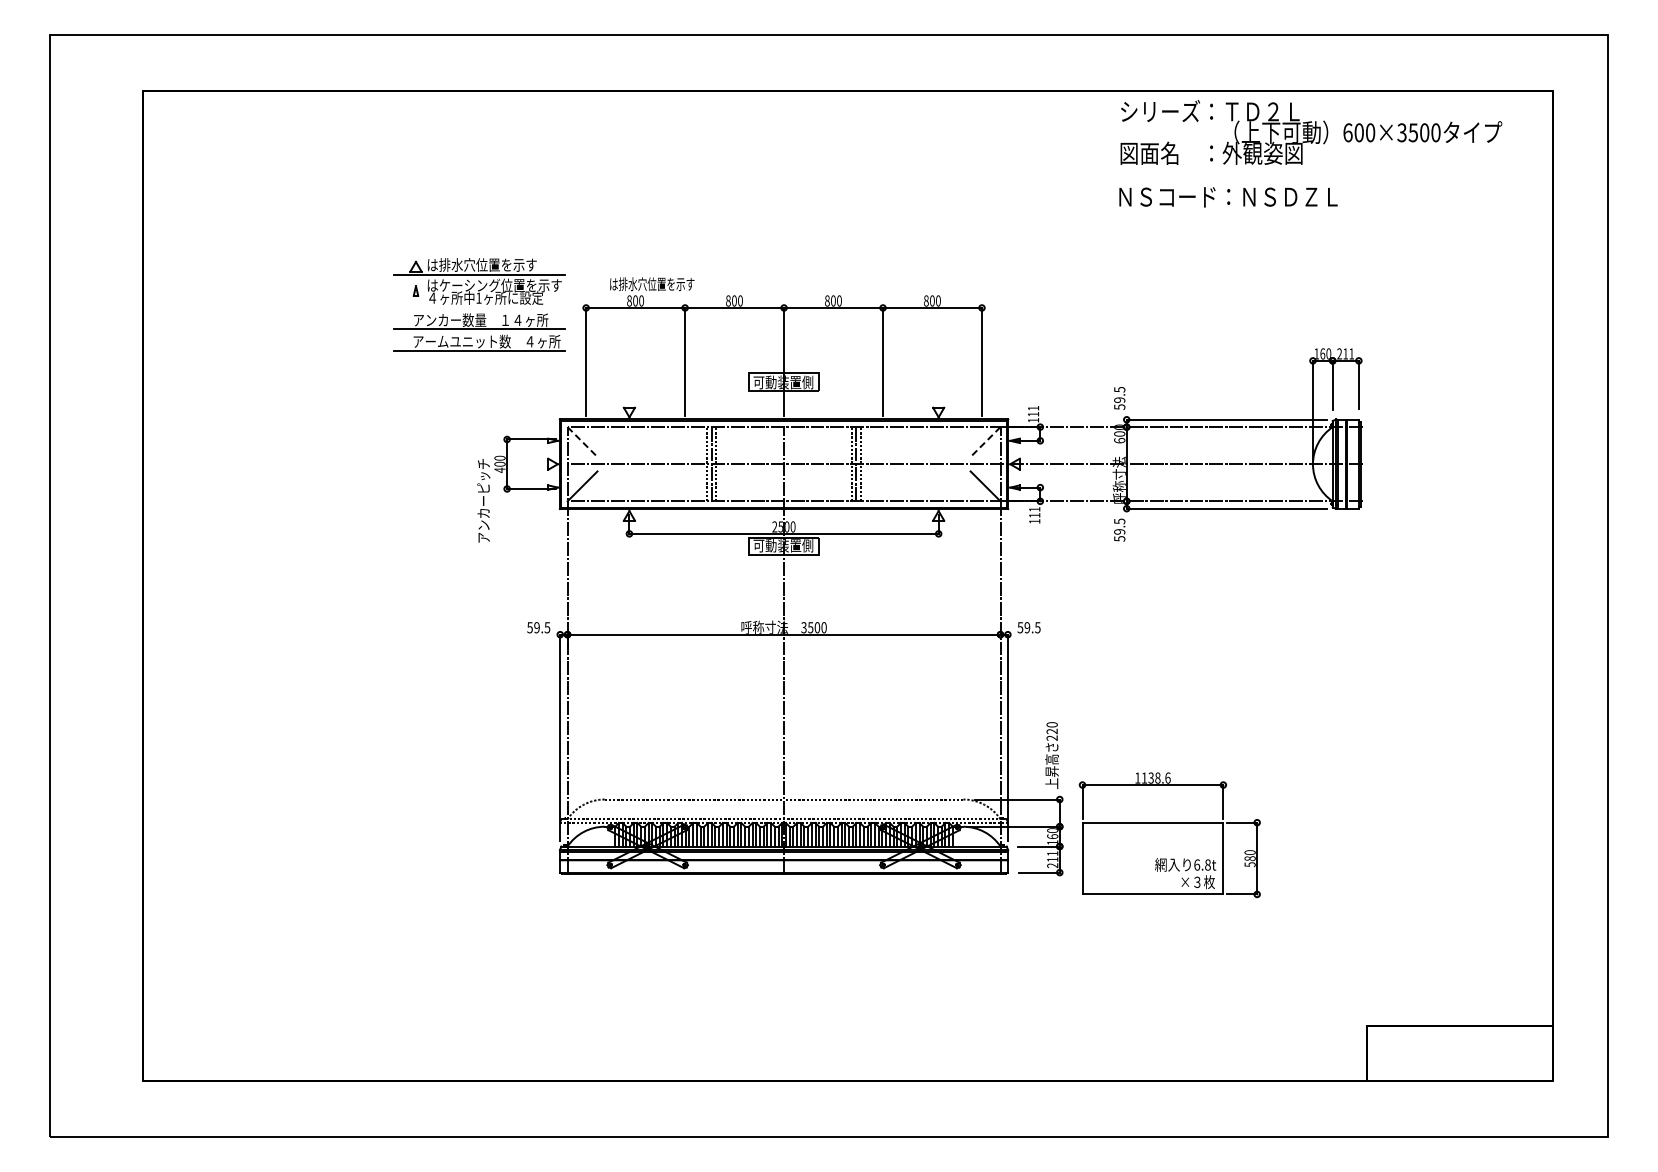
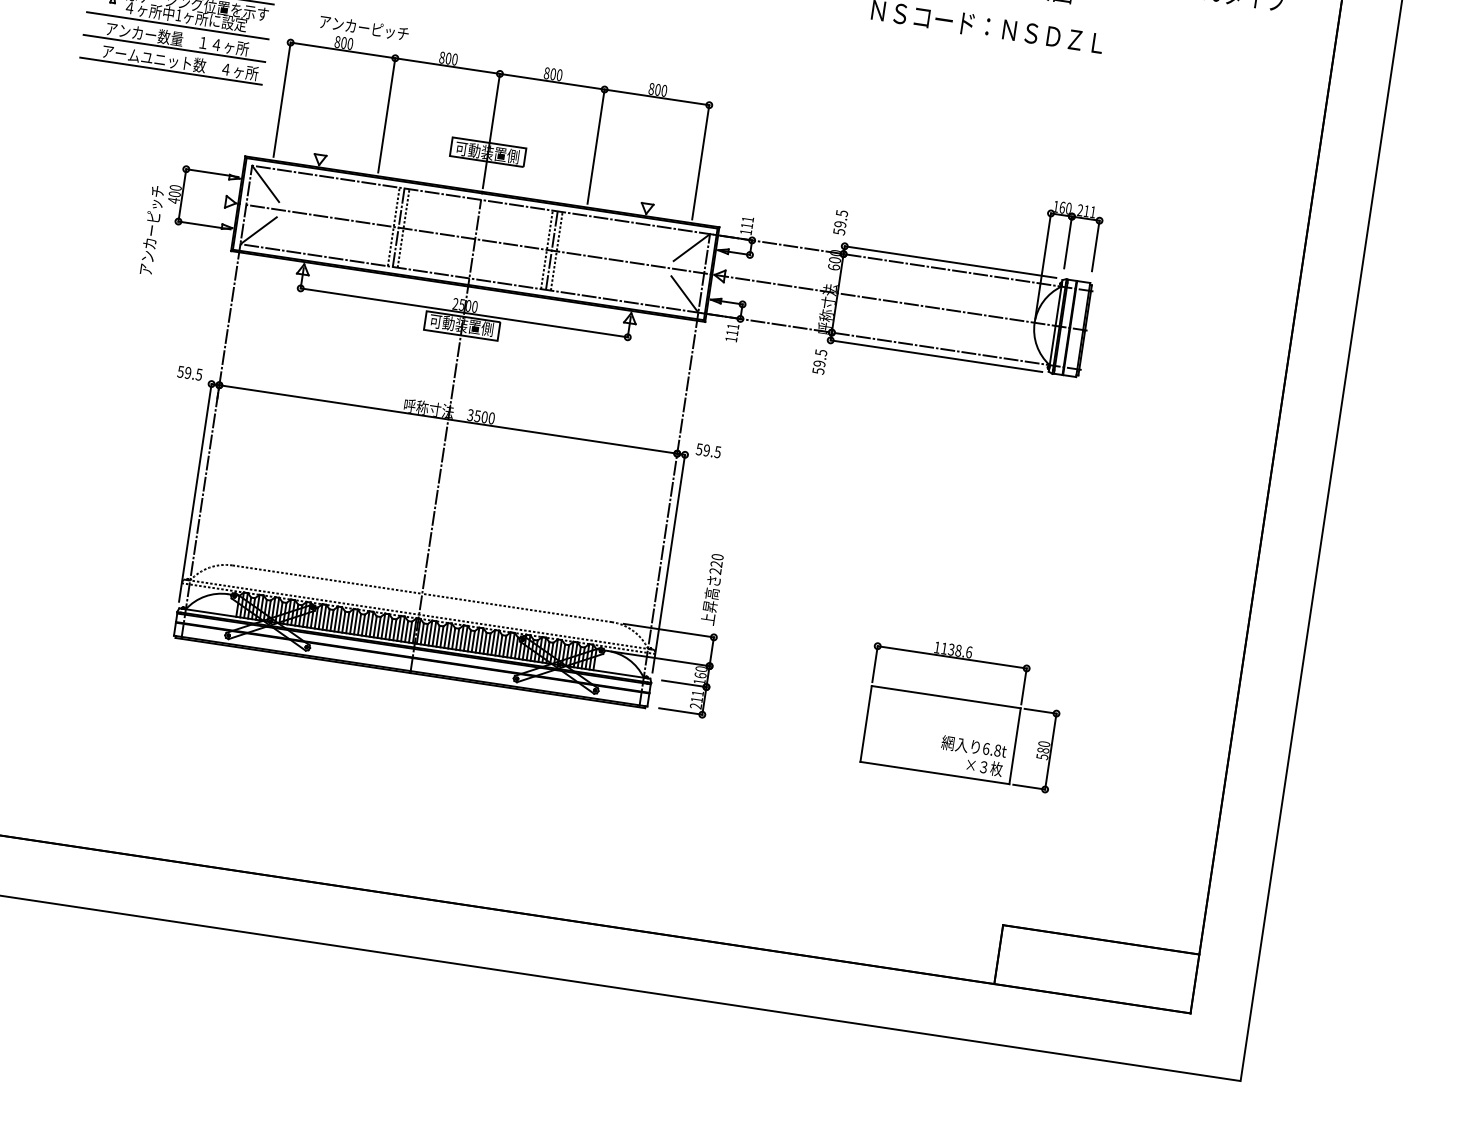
text: (652, 284) -> (364, 28), は排水穴位置を示す -> アンカーピッチ
line: (479, 307) -> (177, 25), added
line: (582, 442) -> (265, 184), dashed -> solid
line: (985, 442) -> (691, 248), dashed -> solid
part: (1169, 835) -> (961, 713), moved

